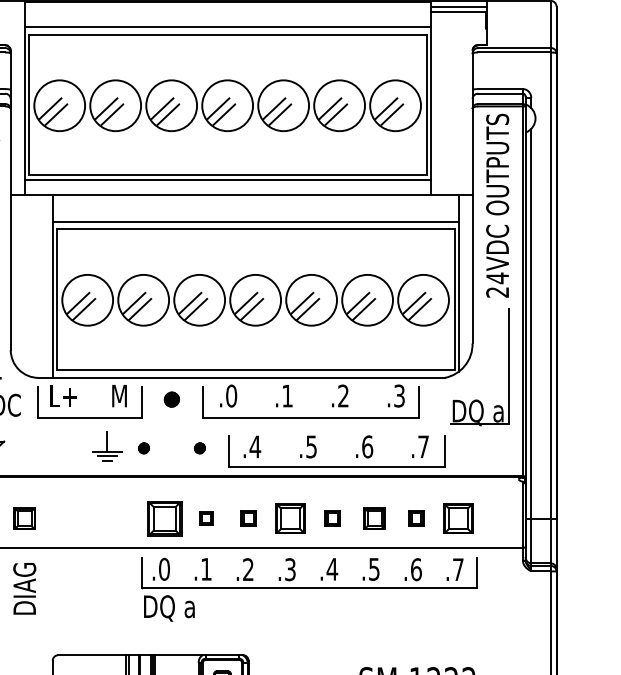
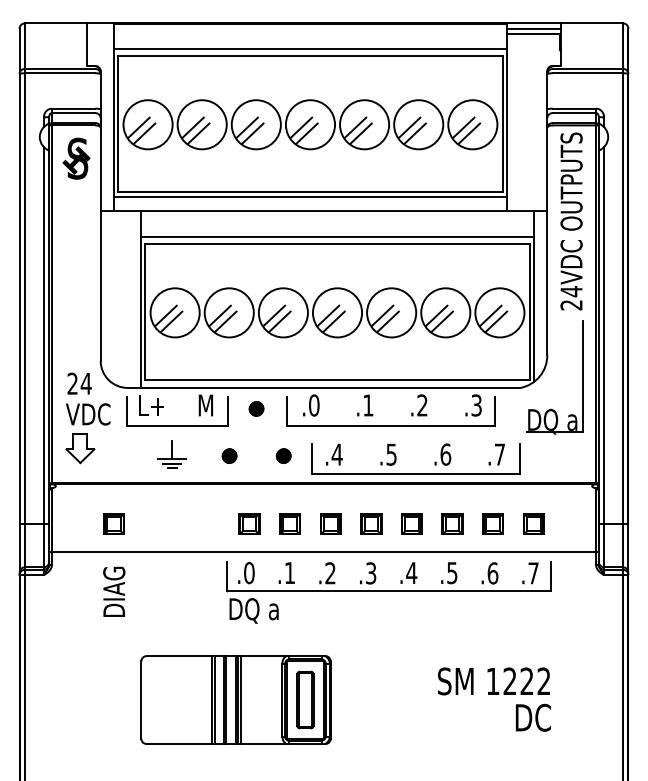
part: (106, 446) -> (171, 454), moved
part: (143, 447) -> (229, 455), size x1.43
part: (199, 447) -> (283, 455), size x1.43
part: (164, 518) -> (249, 523), size x0.62
part: (205, 518) -> (289, 523), size x1.67
part: (248, 518) -> (330, 523), size x1.43
part: (290, 518) -> (371, 523), size x0.71
part: (332, 518) -> (411, 523), size x1.43
part: (415, 518) -> (492, 523), size x1.43
part: (458, 518) -> (533, 523), size x0.71

